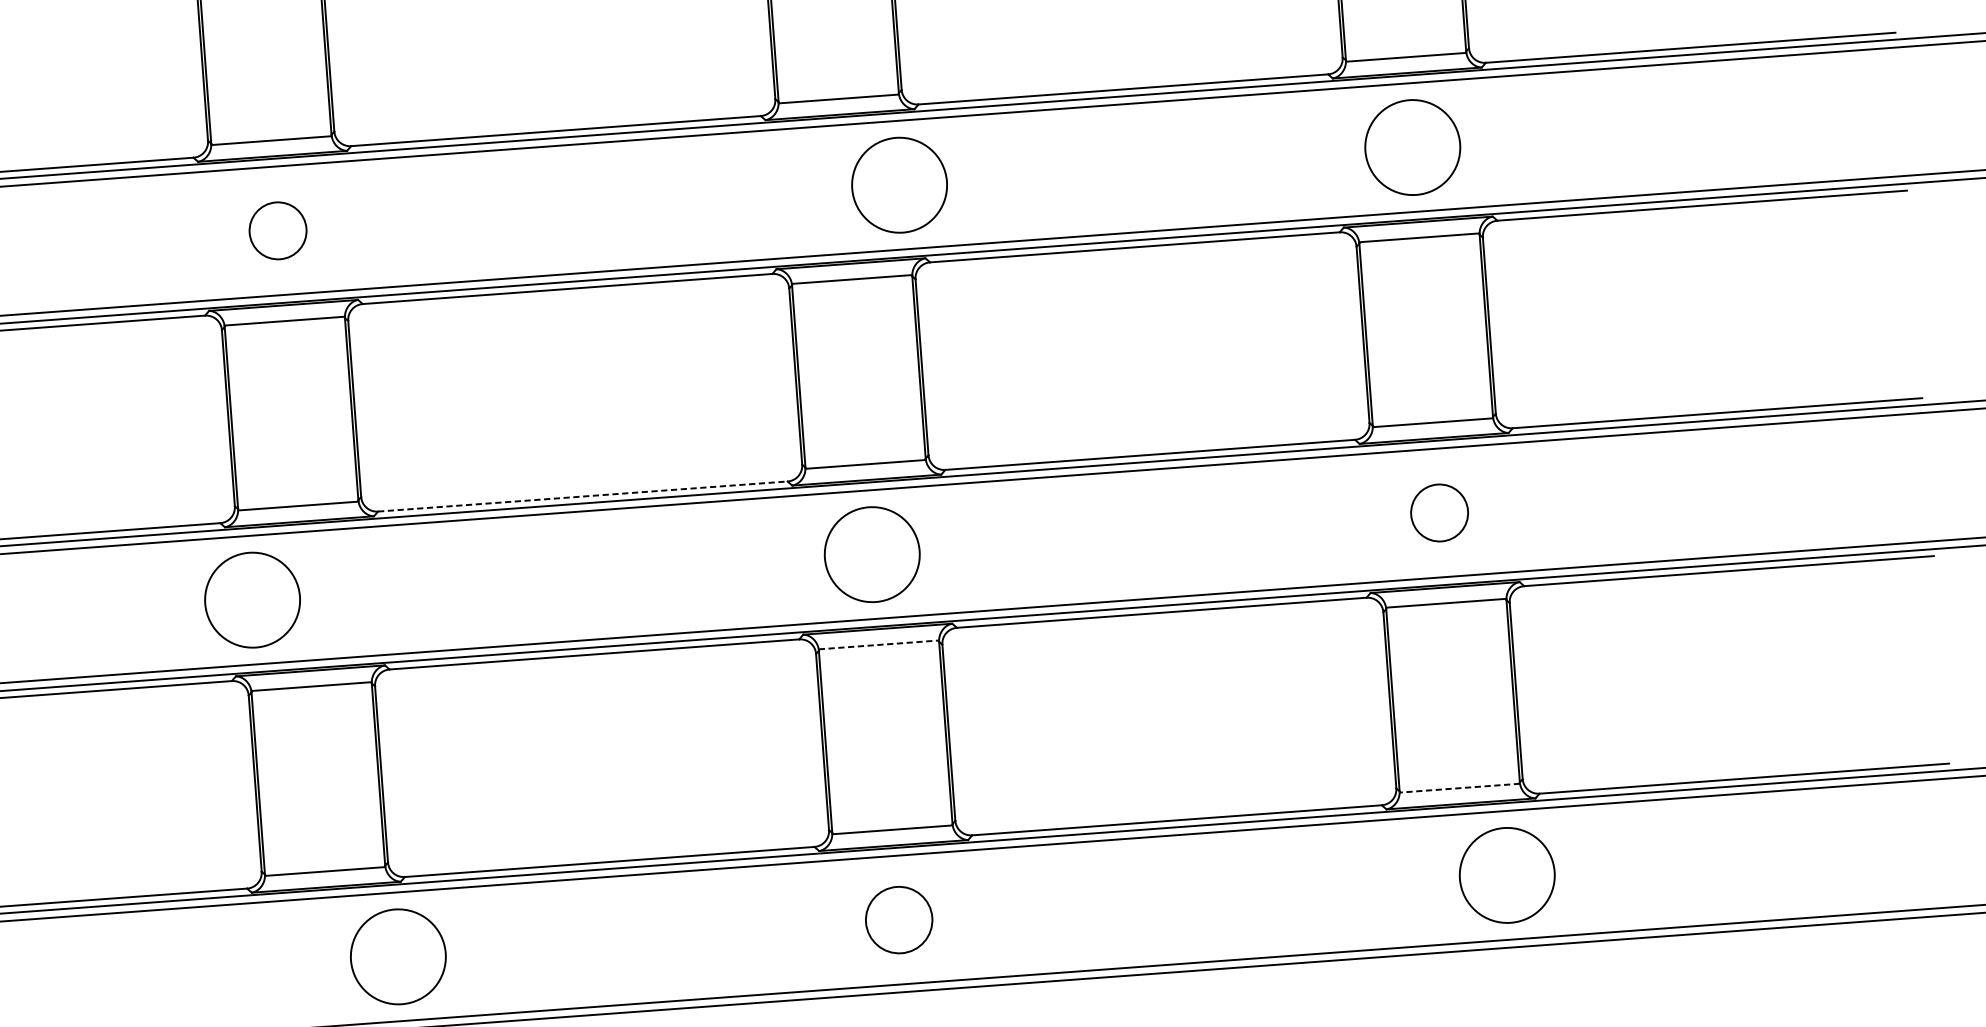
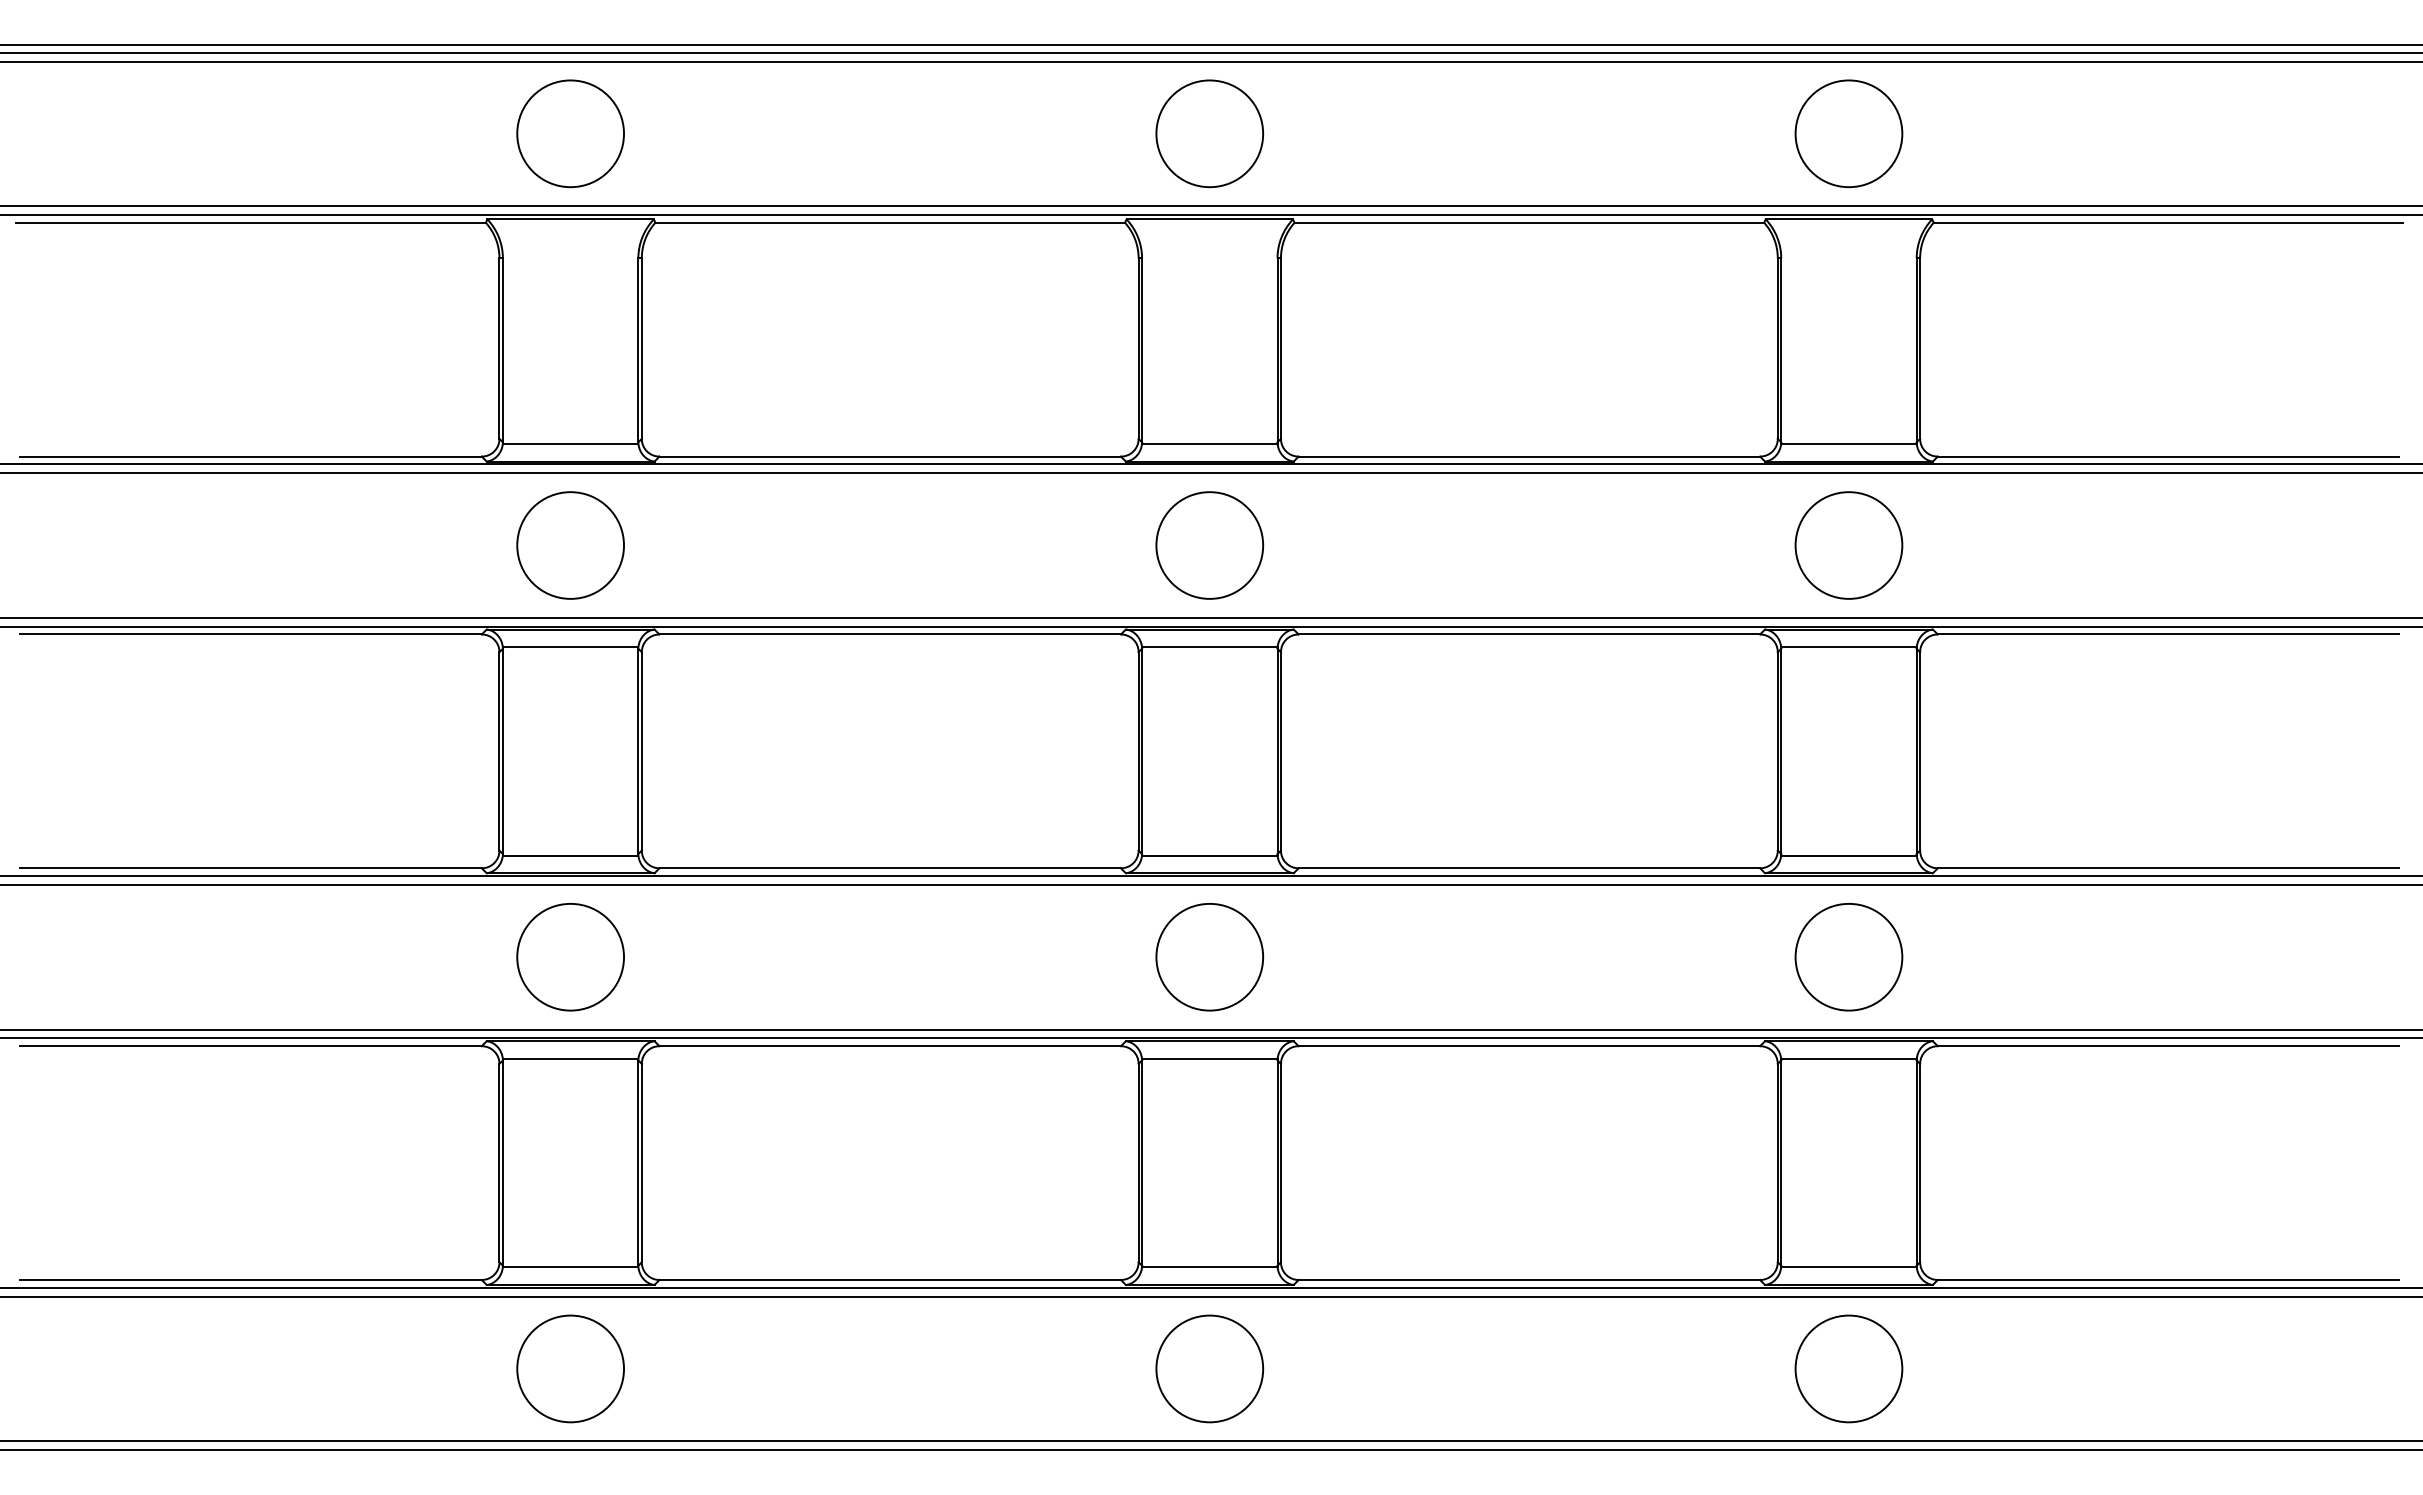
circle: (899, 185) -> (1209, 545), moved
circle: (278, 230) -> (570, 545), size x1.67
line: (583, 496) -> (890, 868), dashed -> solid
circle: (1439, 512) -> (1848, 956), size x1.67
circle: (252, 600) -> (570, 957), moved
line: (878, 644) -> (1209, 1058), dashed -> solid
line: (1459, 788) -> (1848, 1267), dashed -> solid
circle: (1506, 875) -> (1848, 1368), moved
circle: (898, 919) -> (1209, 1368), size x1.43
circle: (398, 956) -> (570, 1368), moved

